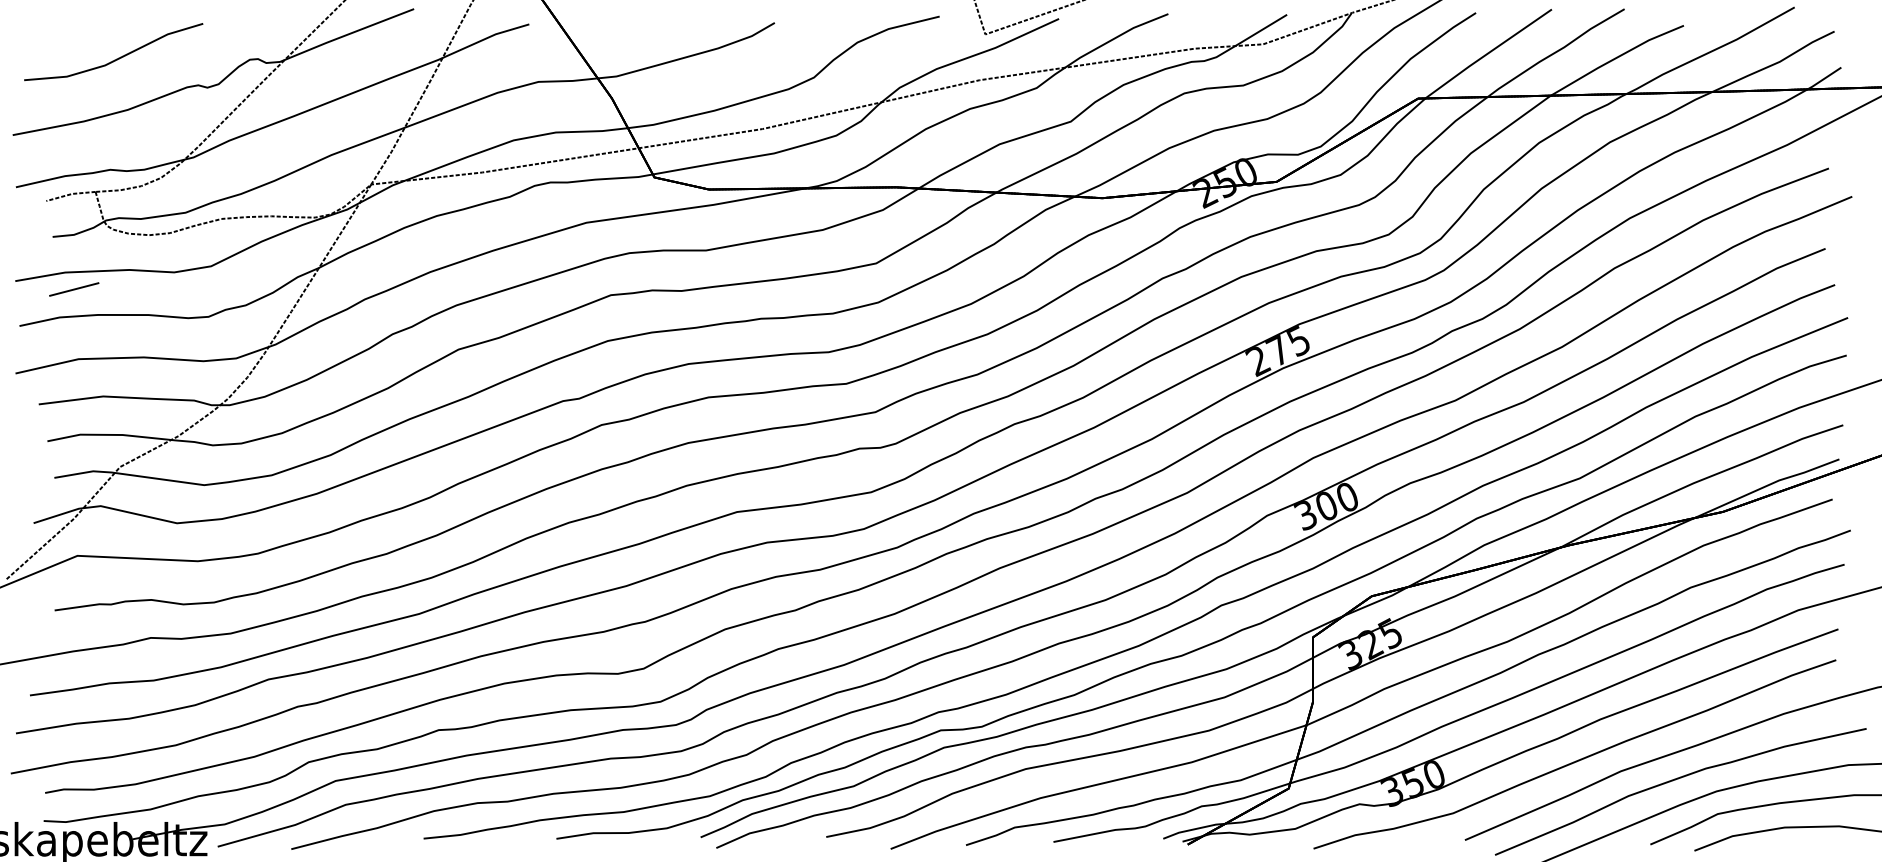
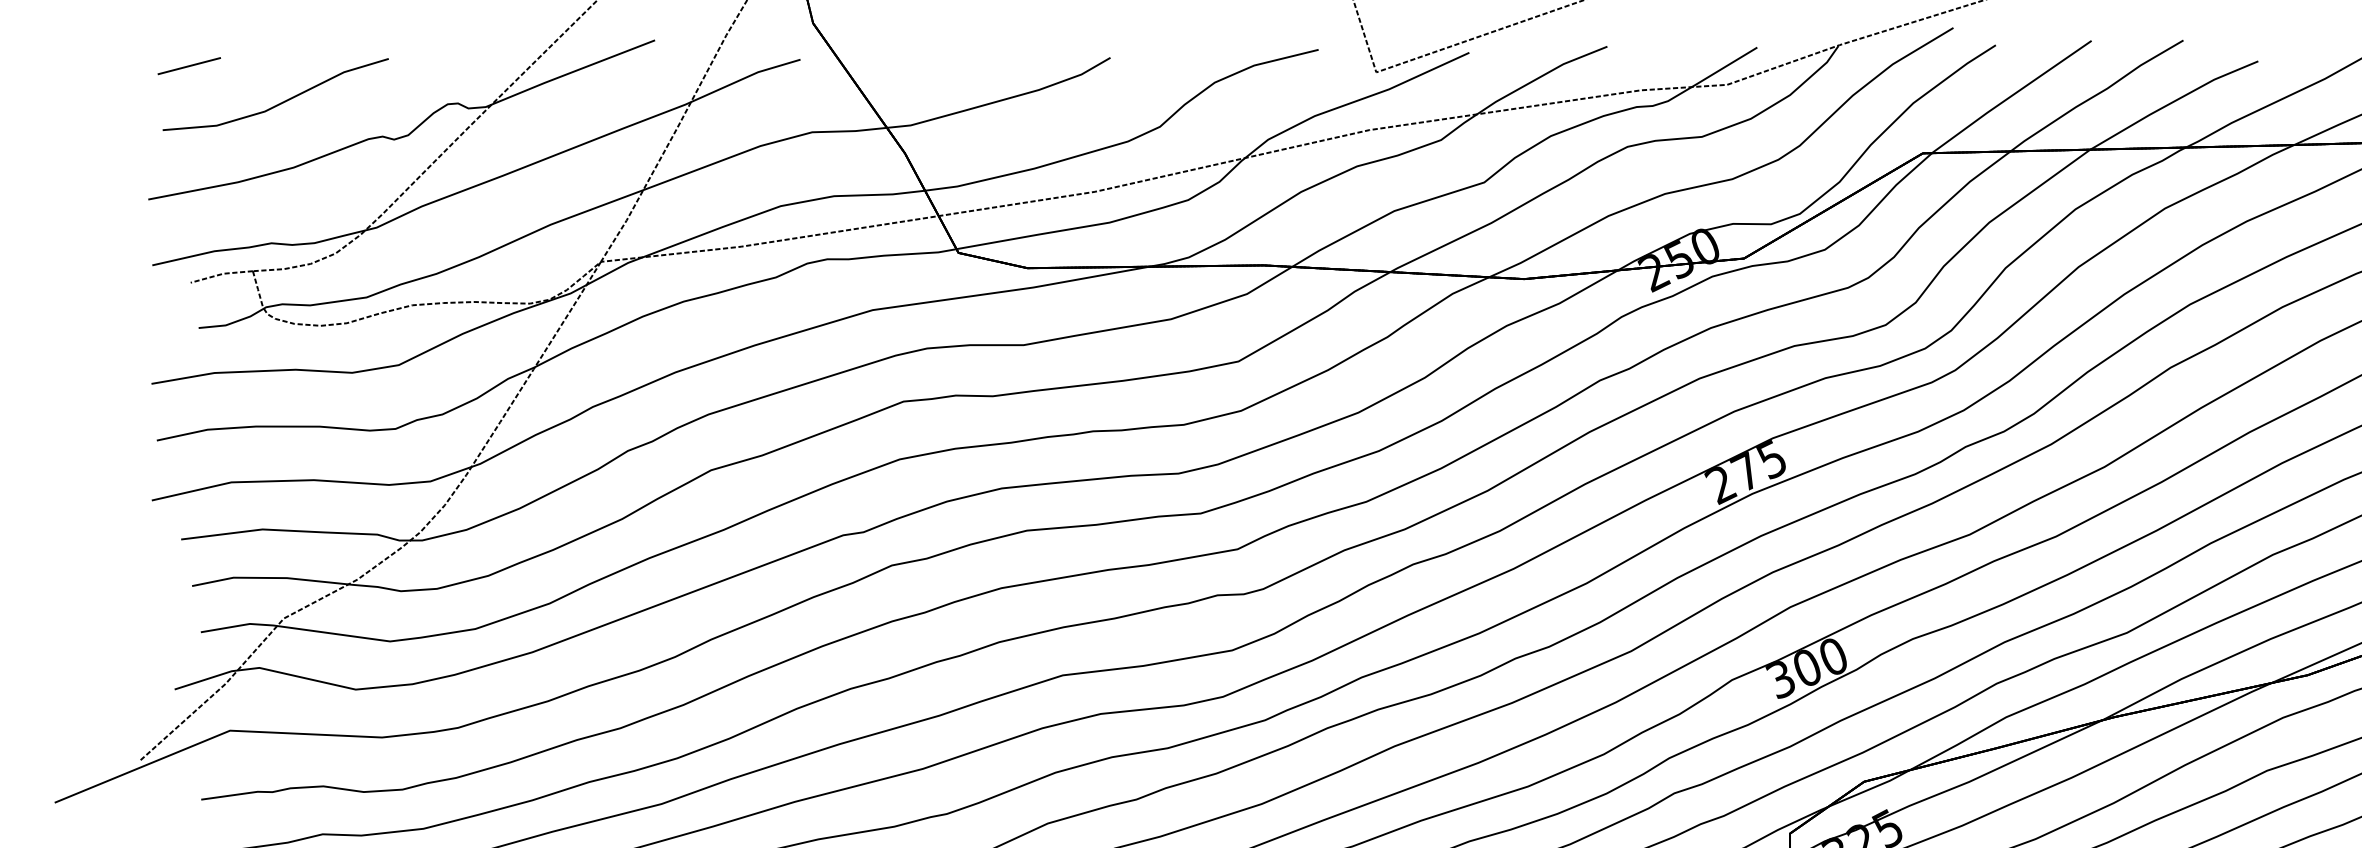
line: (74, 289) -> (189, 66), moved

